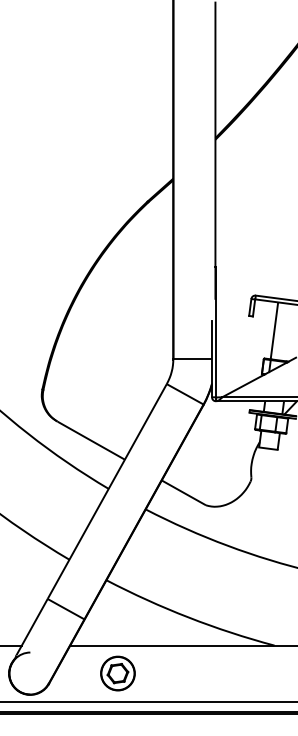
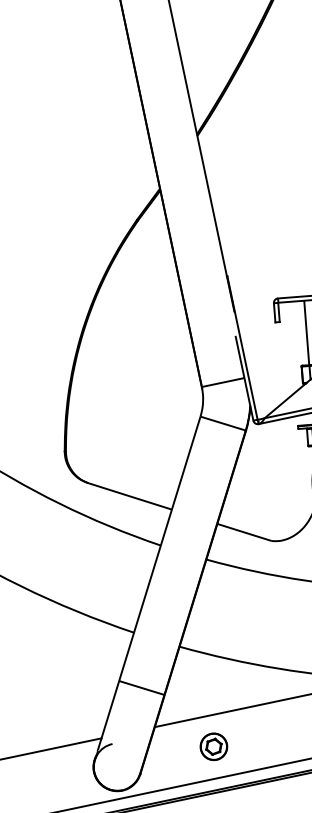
part: (117, 673) -> (213, 746), size x0.7

